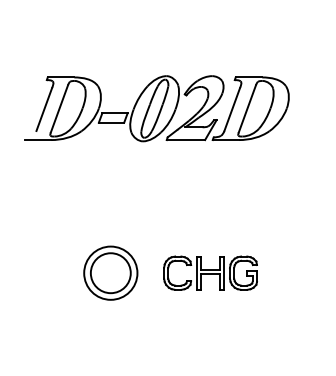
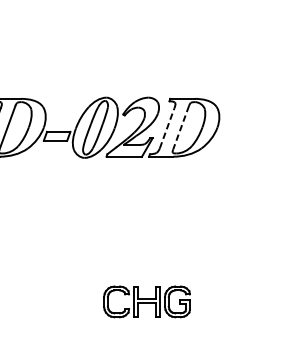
line: (232, 109) -> (167, 128), solid -> dashed
line: (247, 109) -> (181, 128), solid -> dashed
part: (110, 272) -> (54, 279), removed
part: (210, 272) -> (146, 301), moved

